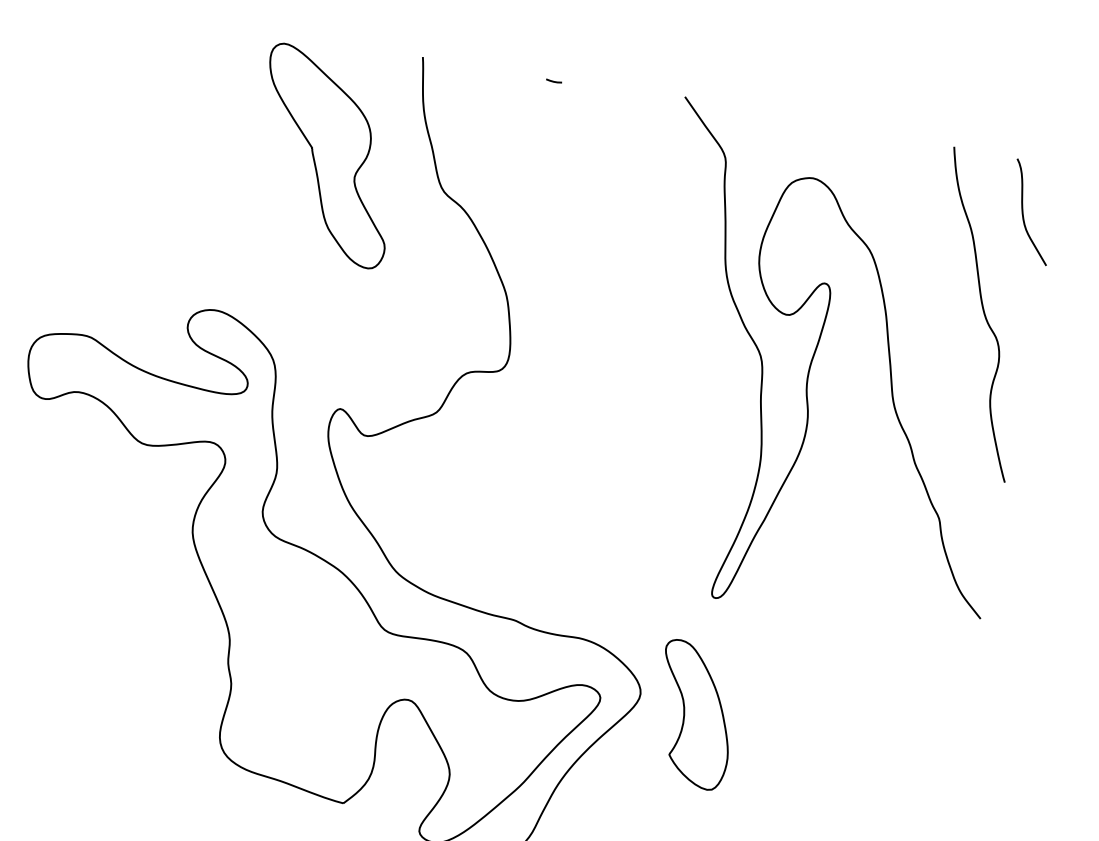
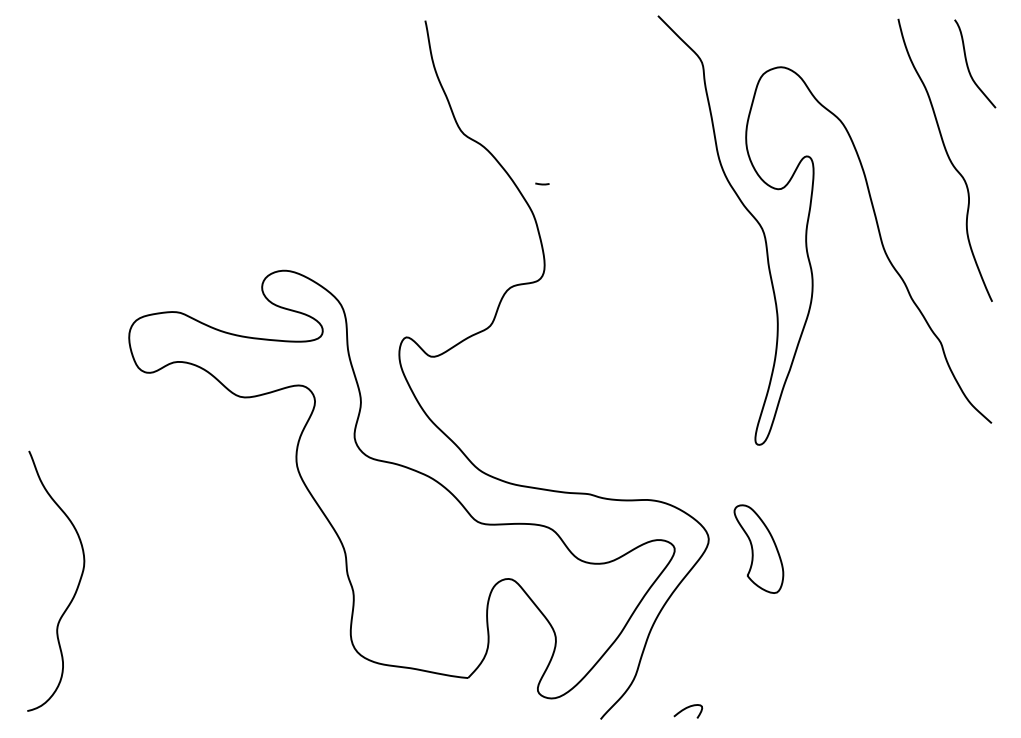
line: (554, 80) -> (542, 183), moved
part: (326, 155) -> (356, 120), removed
part: (694, 714) -> (758, 548), size x0.7

